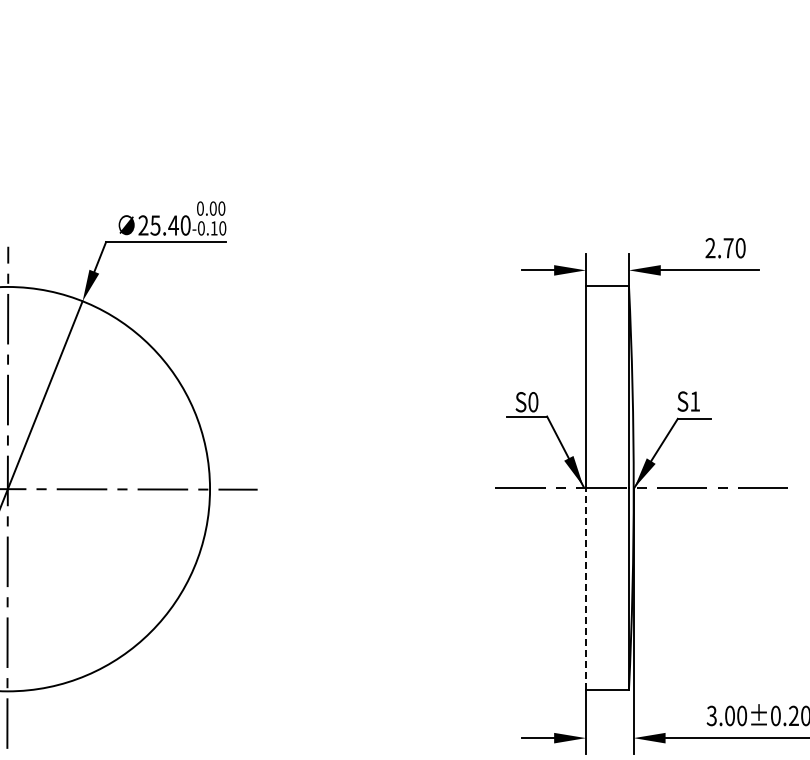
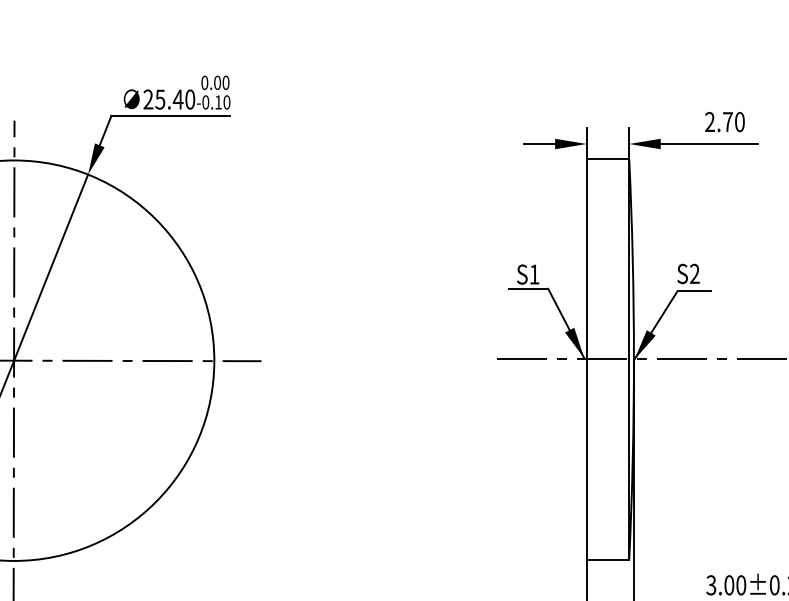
text: (695, 401) -> (695, 273), S1 -> S2
text: (533, 402) -> (534, 274), S0 -> S1
line: (585, 588) -> (586, 459), dashed -> solid

